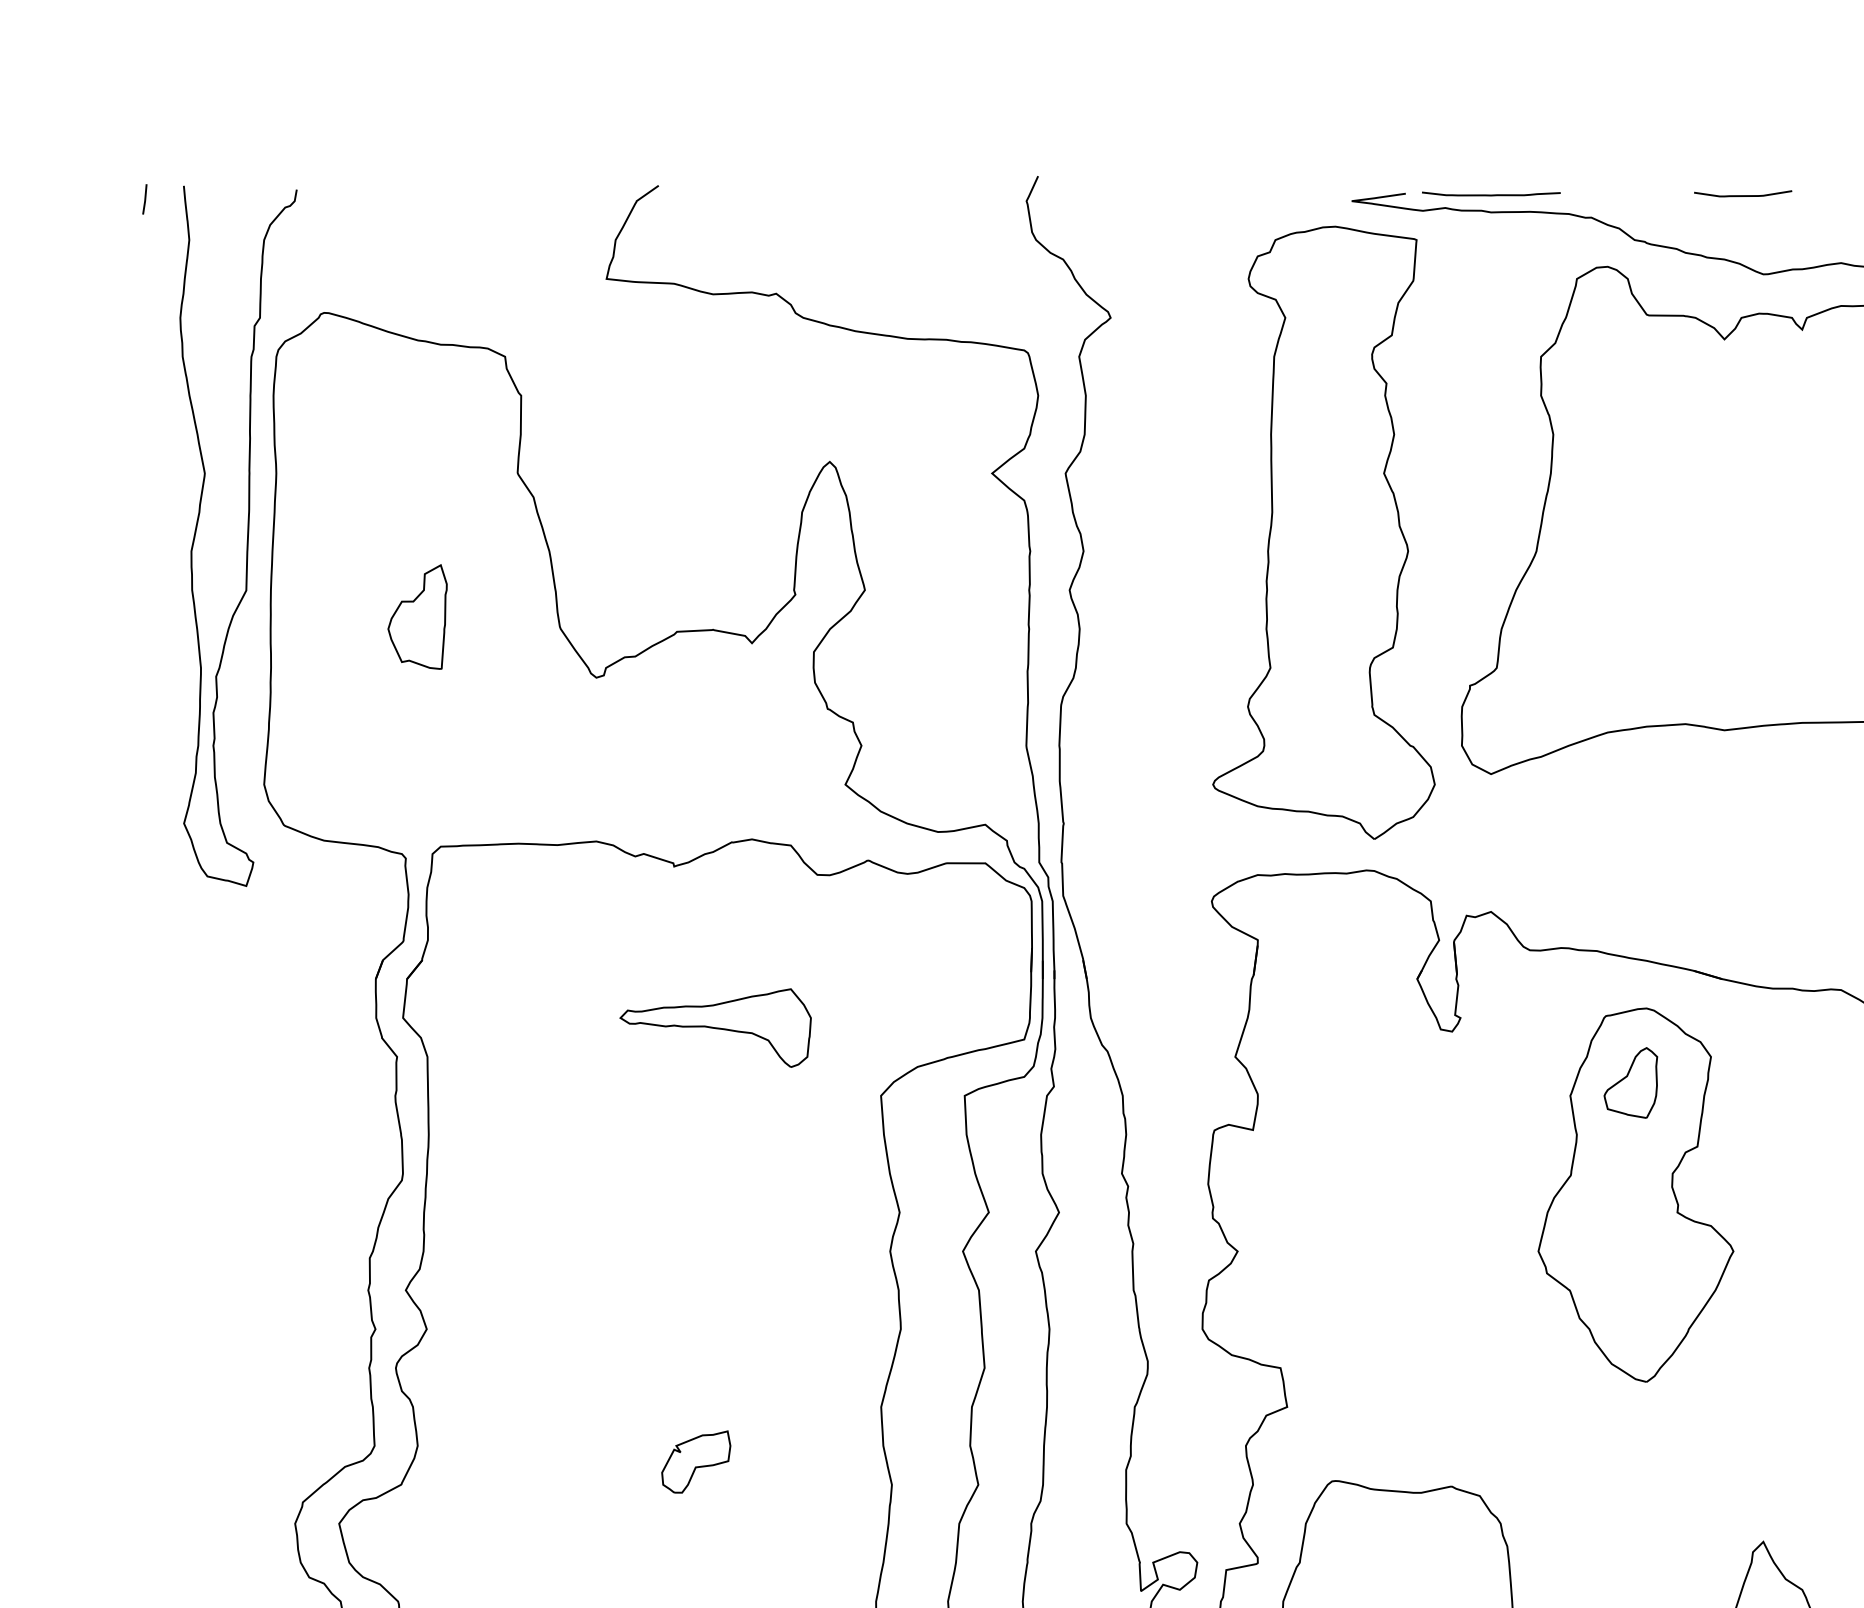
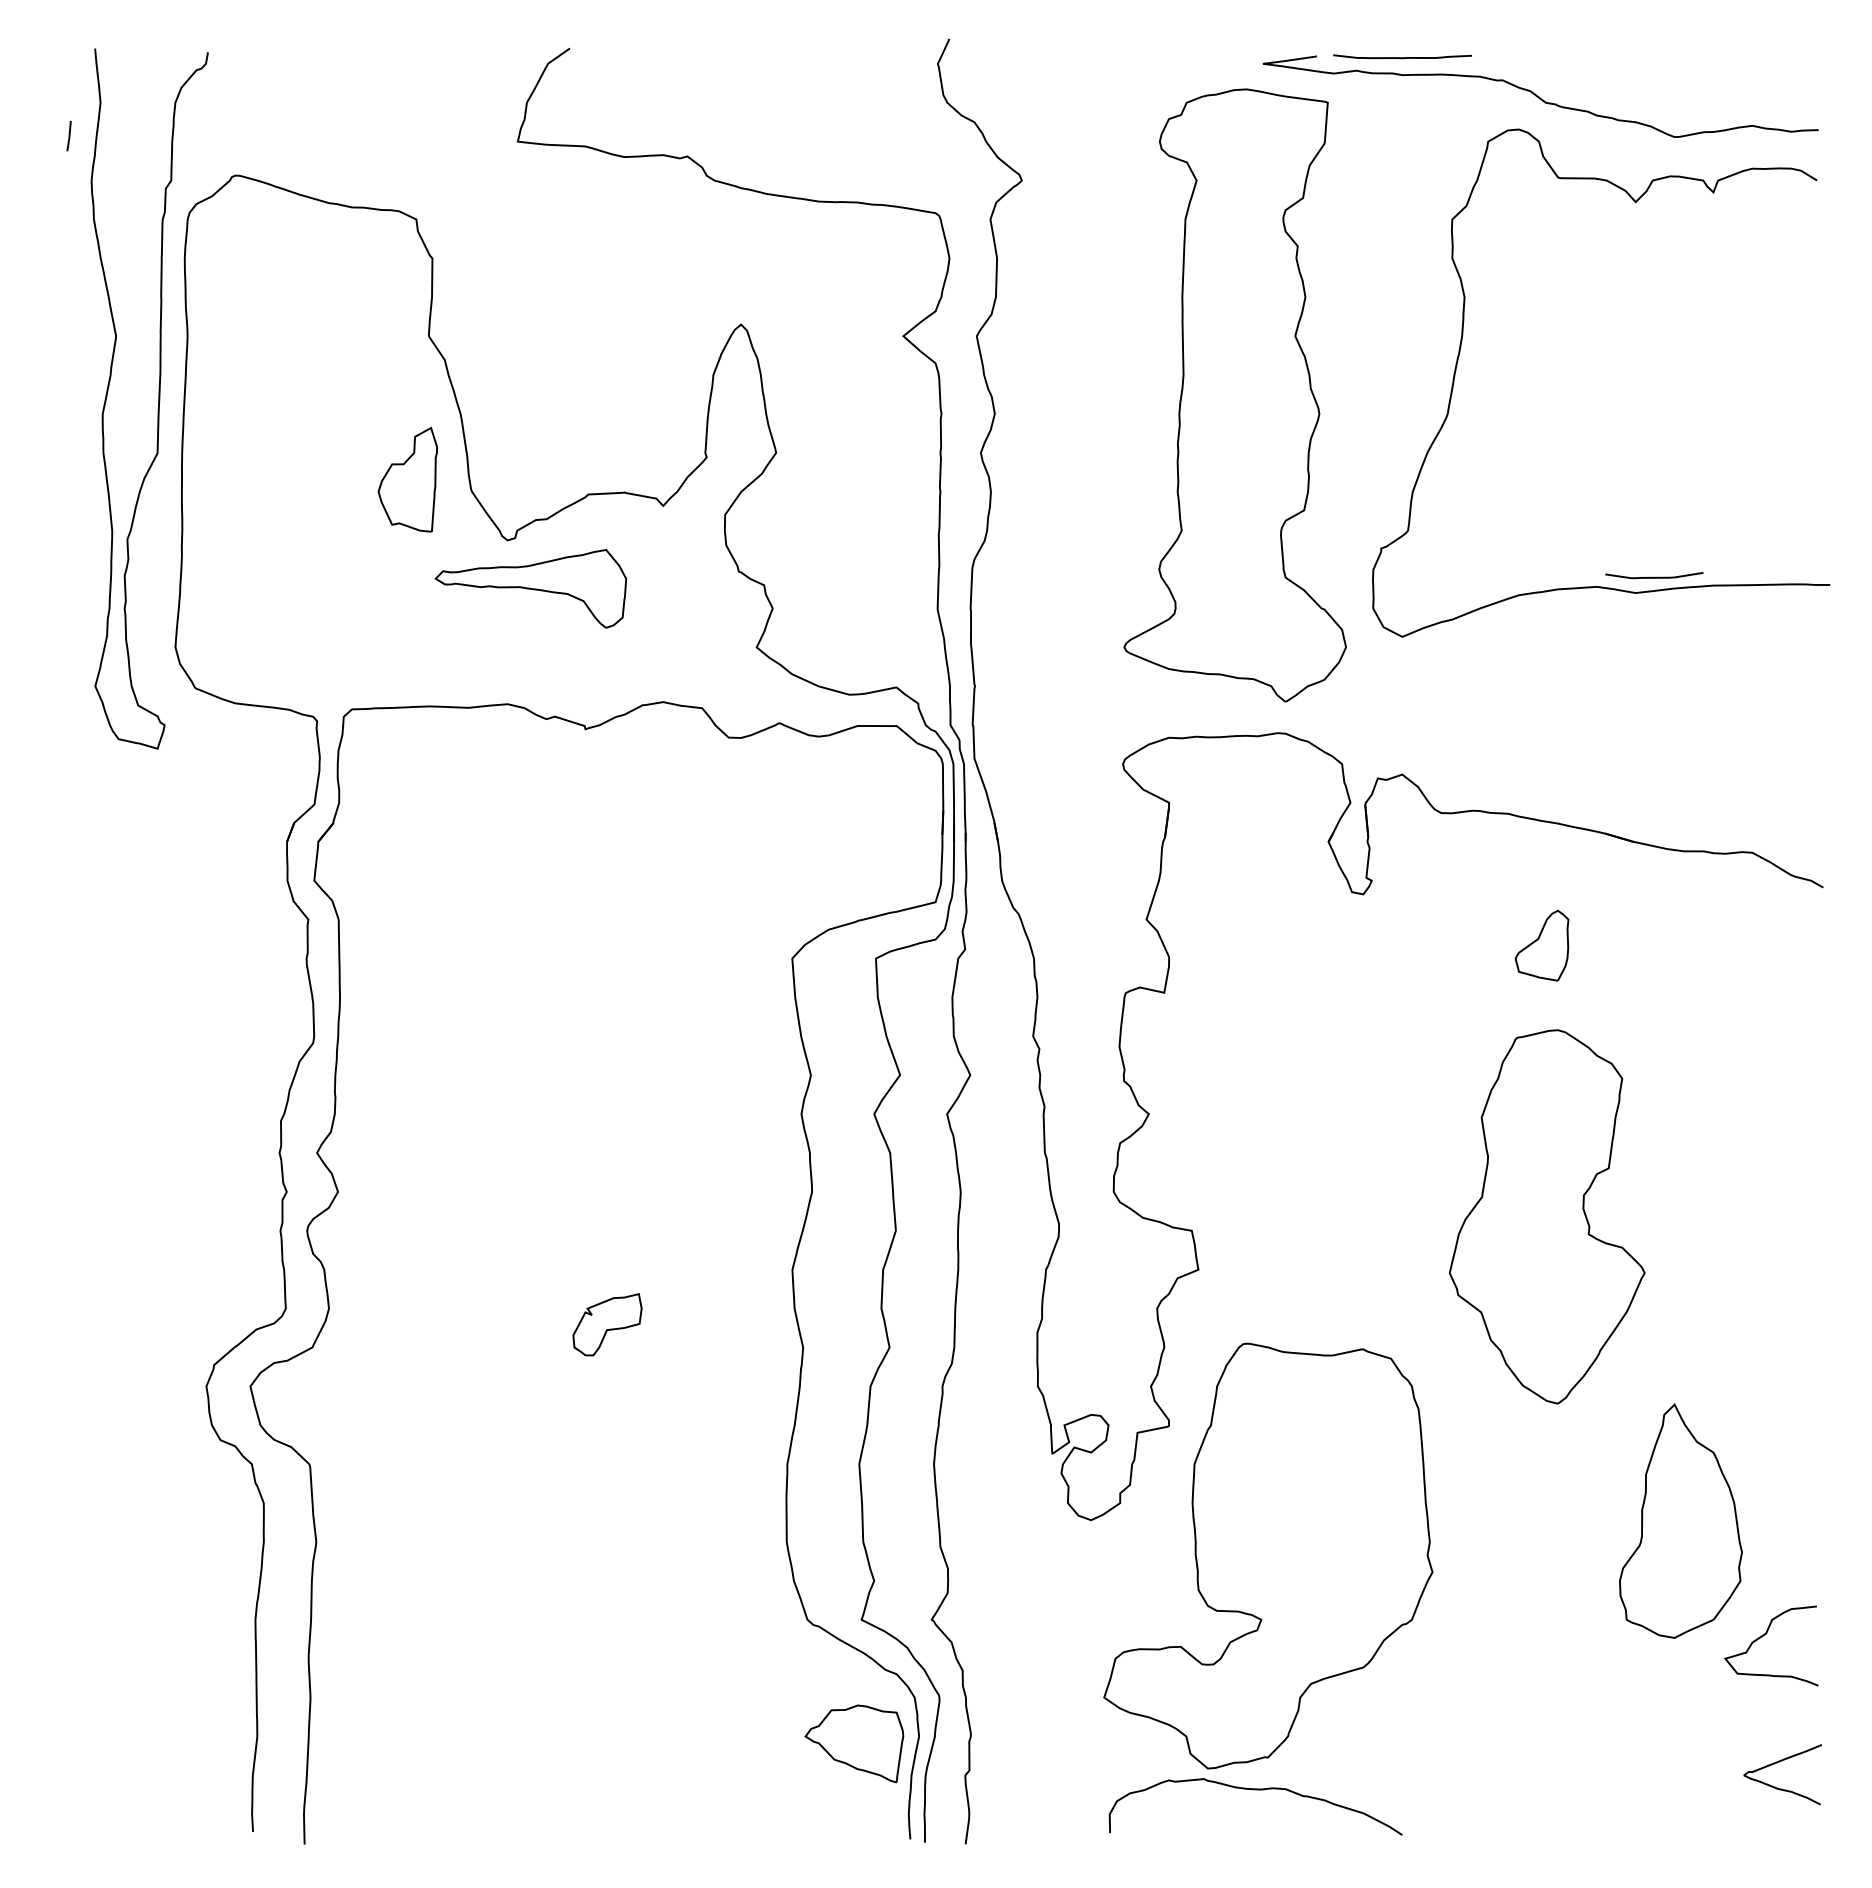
curve: (1743, 194) -> (1654, 576), moved
line: (144, 199) -> (68, 136), moved
part: (417, 616) -> (407, 479), moved
part: (715, 1027) -> (530, 588), moved
part: (1635, 1194) -> (1546, 1216), moved

